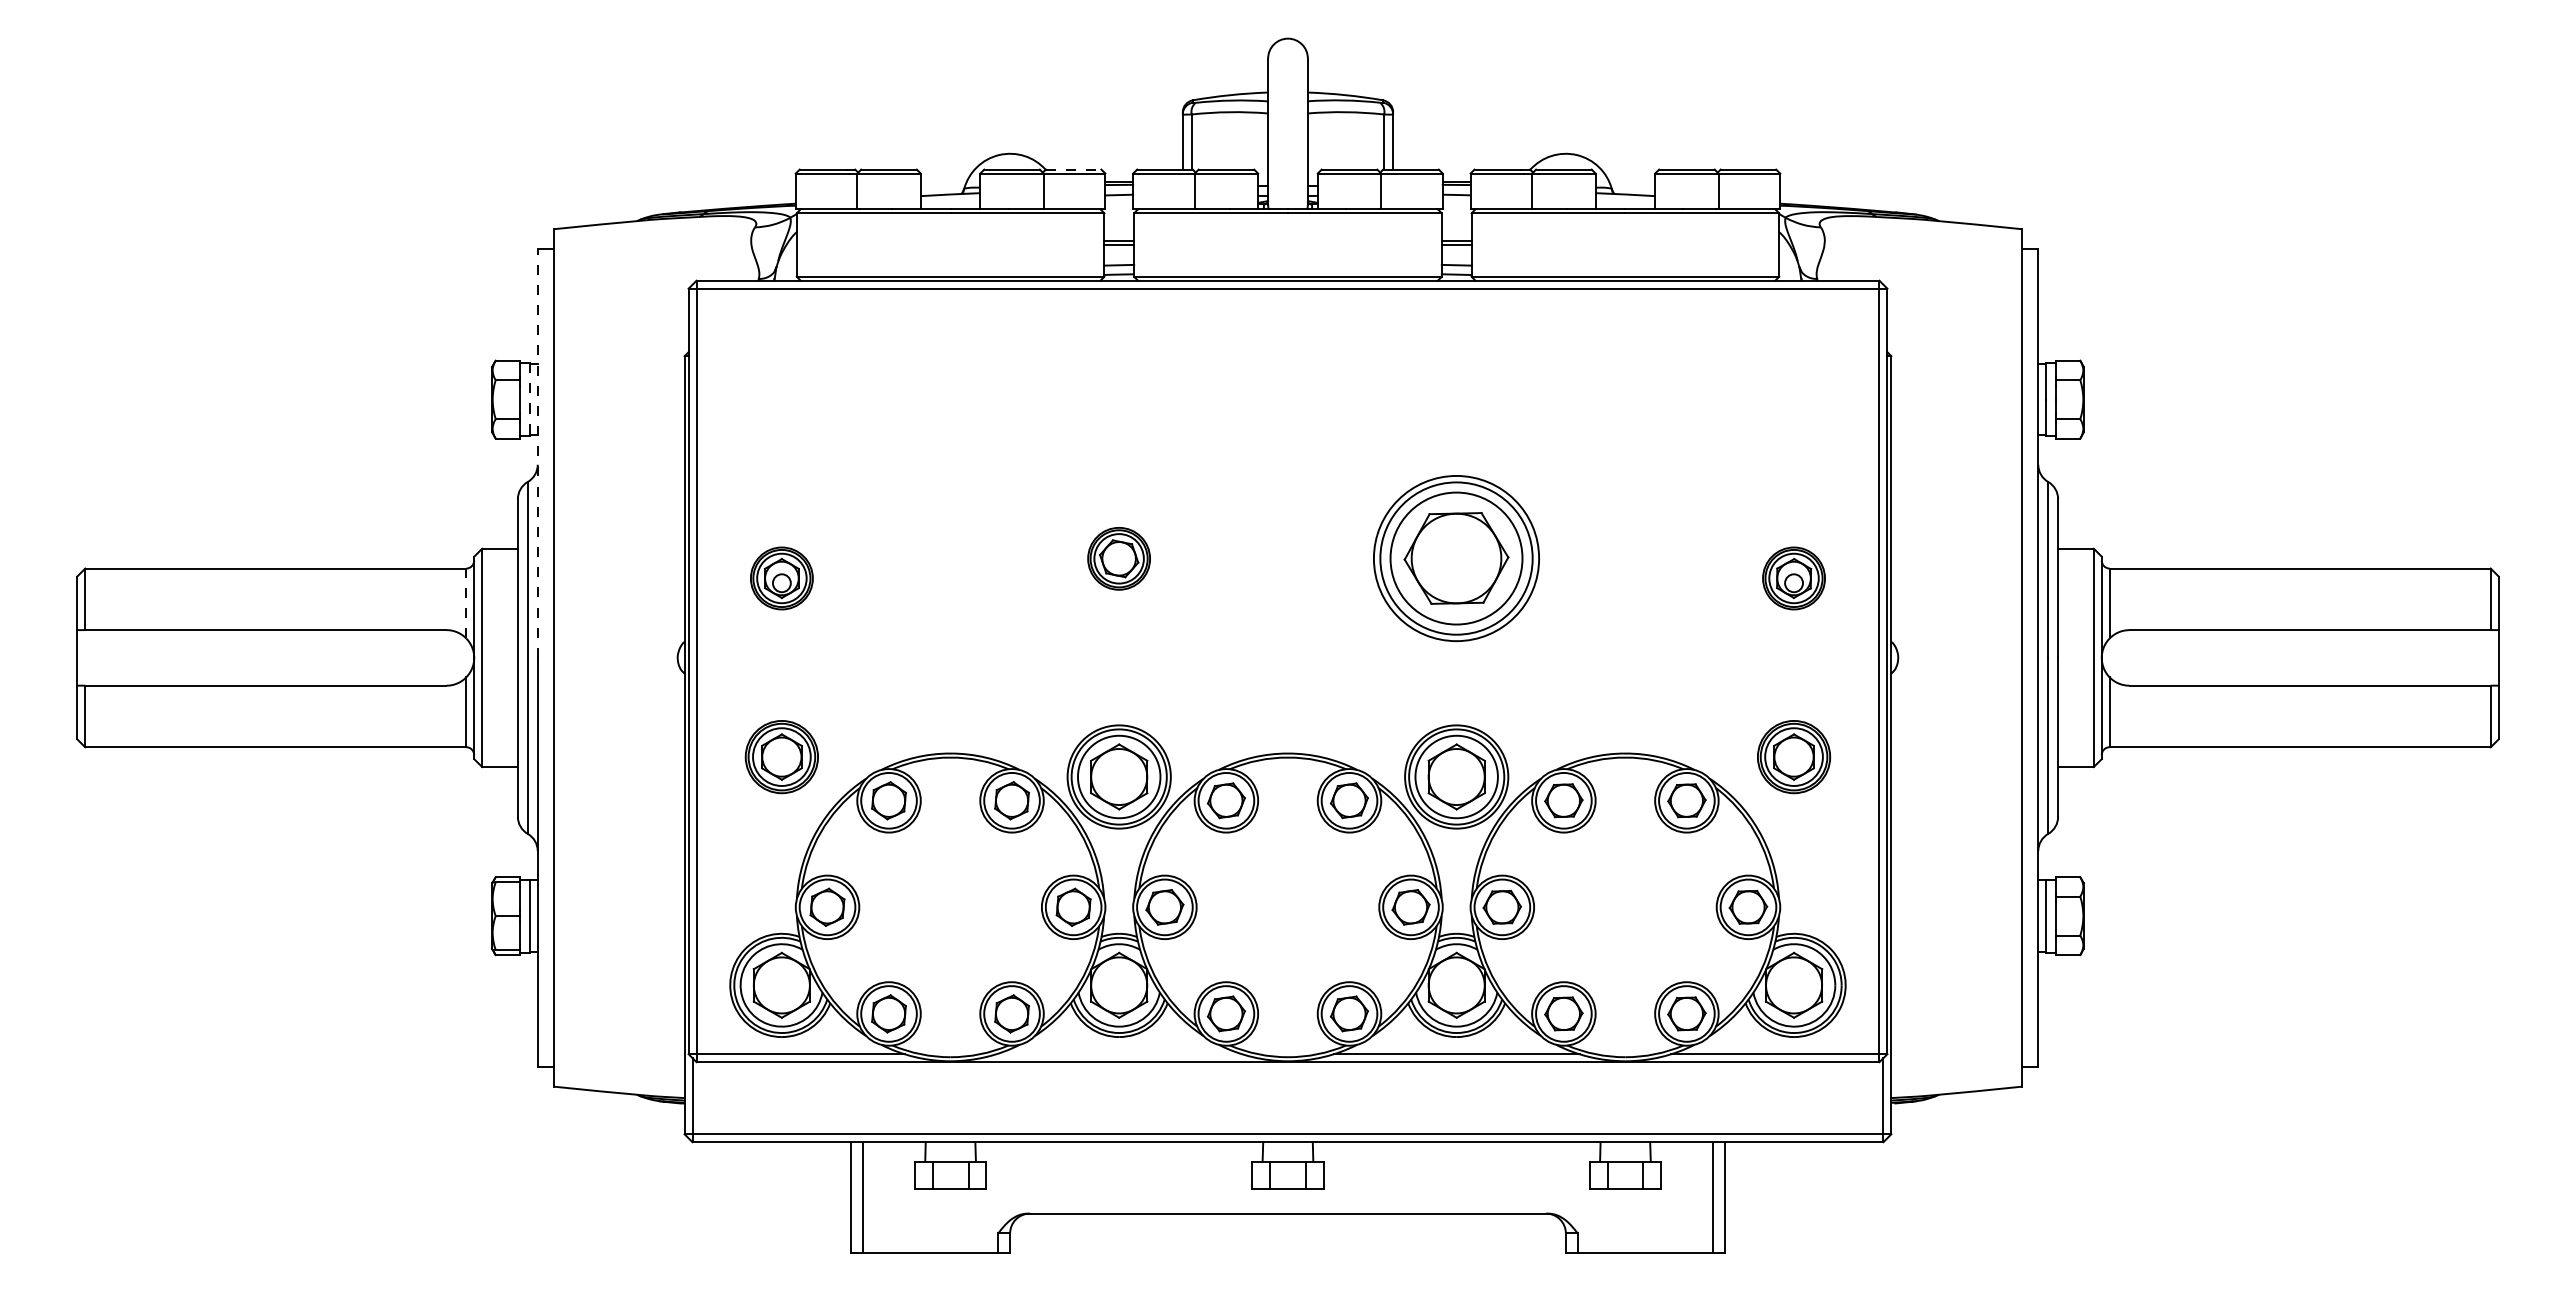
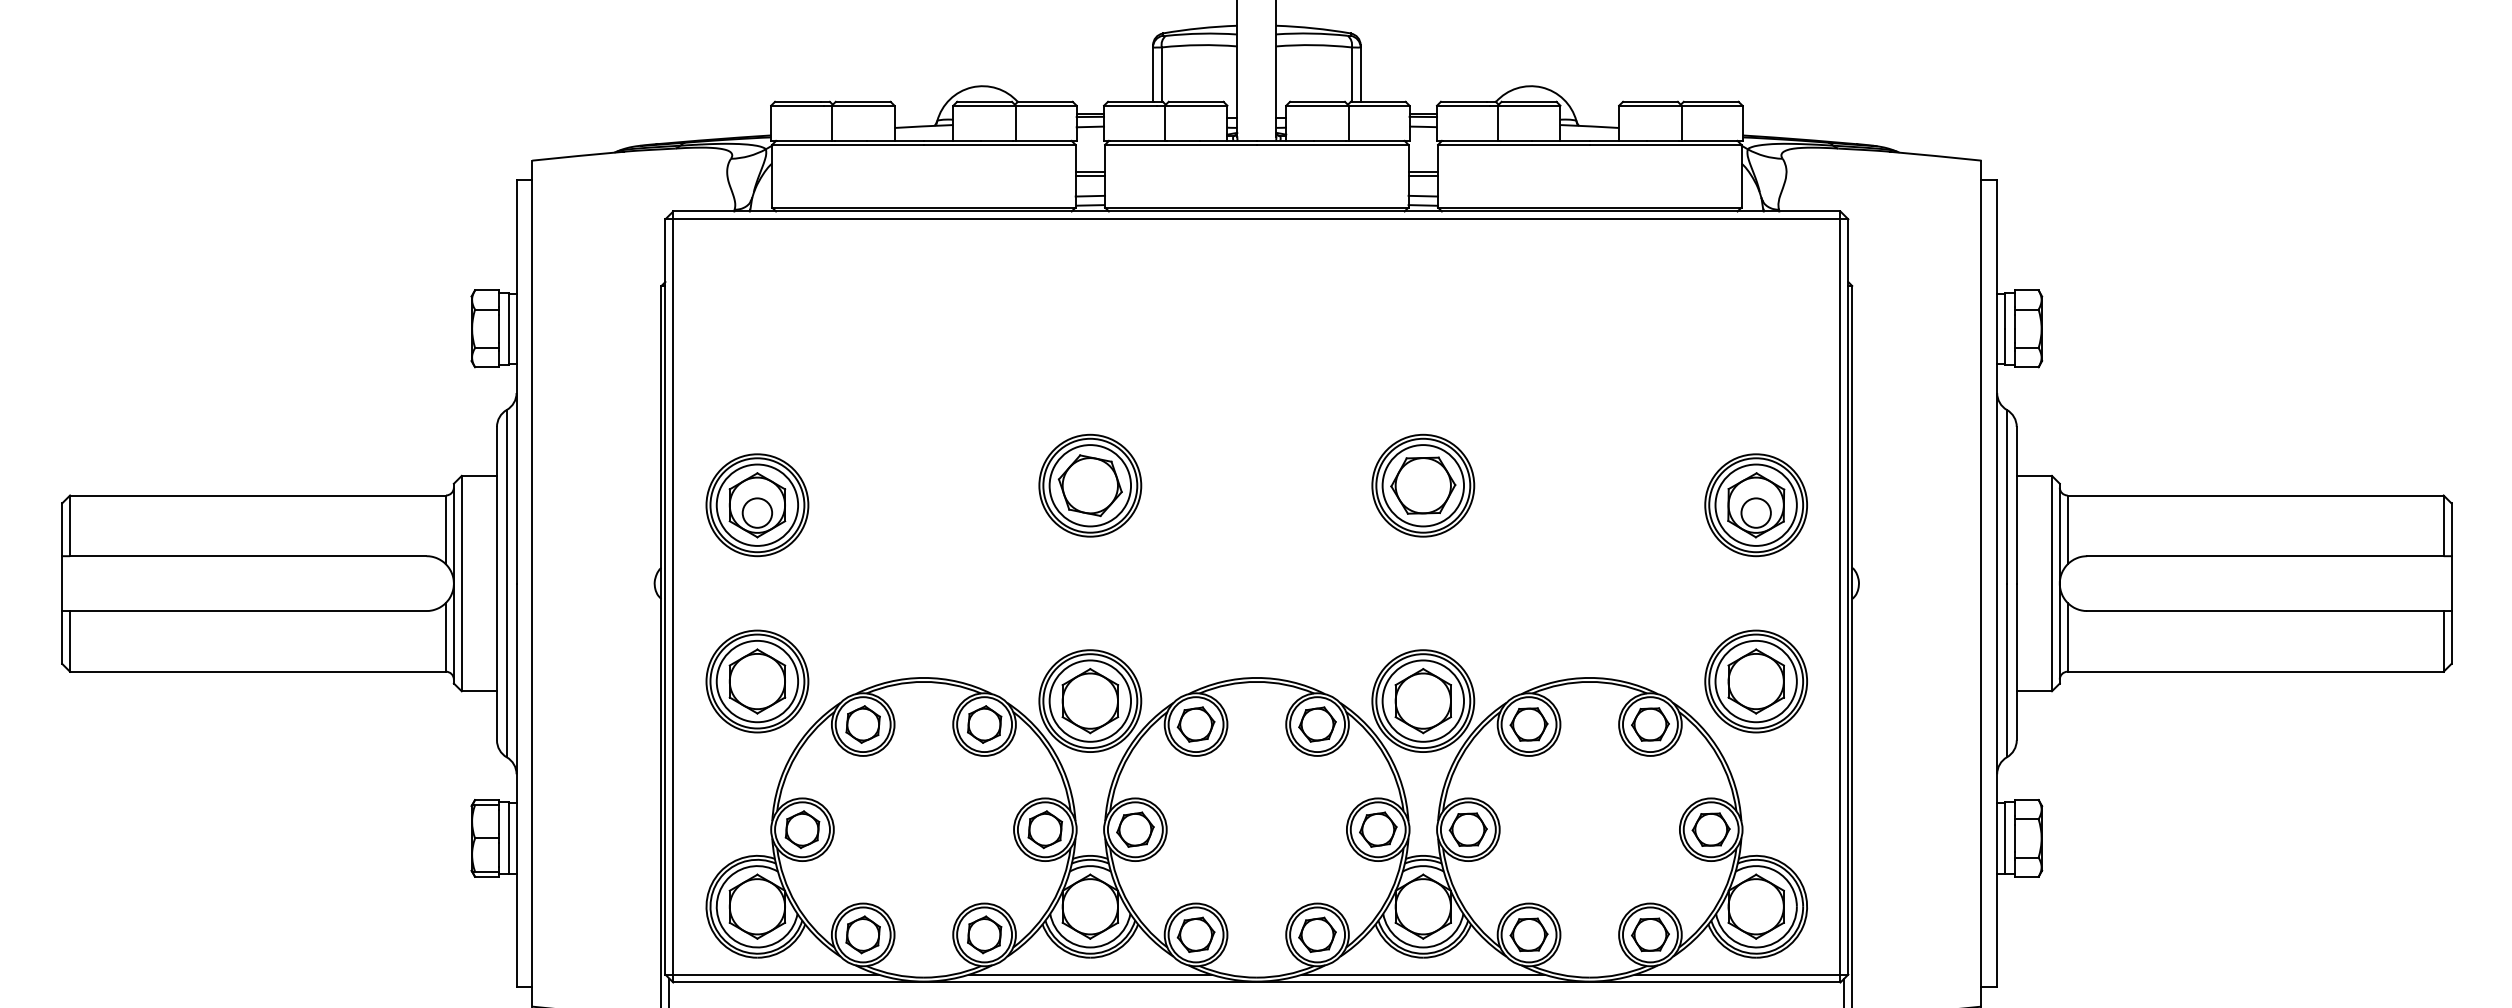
line: (1073, 169) -> (1045, 101), dashed -> solid
line: (529, 399) -> (508, 328), dashed -> solid
line: (537, 453) -> (516, 381), dashed -> solid
part: (1118, 558) -> (1089, 485), size x1.67
part: (1456, 558) -> (1423, 485), size x0.62
part: (781, 578) -> (757, 505), size x1.67
part: (1793, 578) -> (1755, 505), size x1.67
line: (466, 603) -> (446, 529), dashed -> solid
part: (781, 756) -> (757, 680), size x1.43
part: (1793, 756) -> (1755, 680), size x1.43
line: (1119, 1054) -> (1090, 974), added

